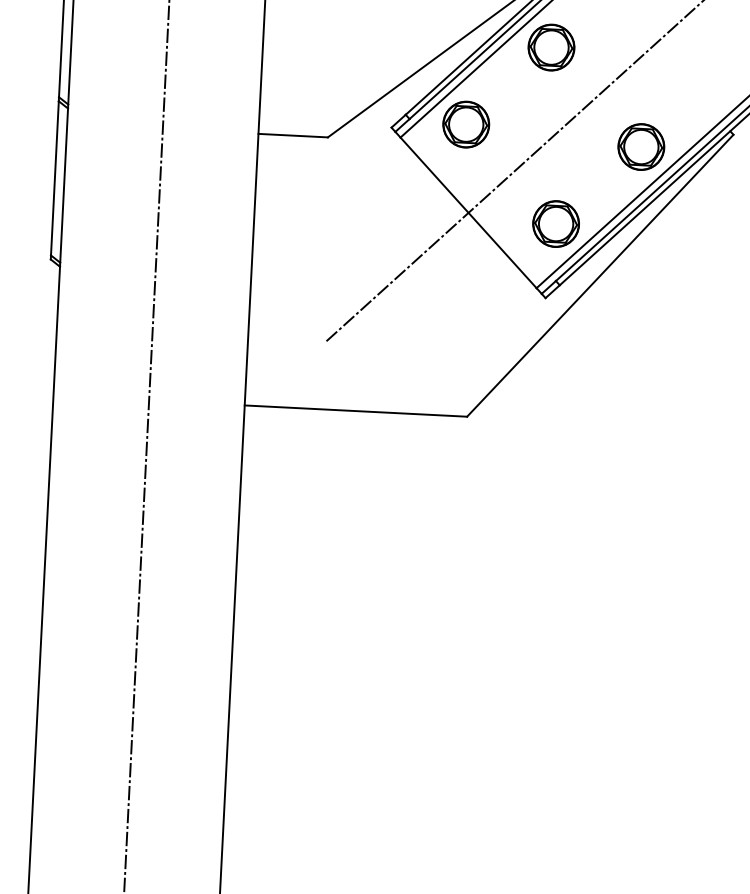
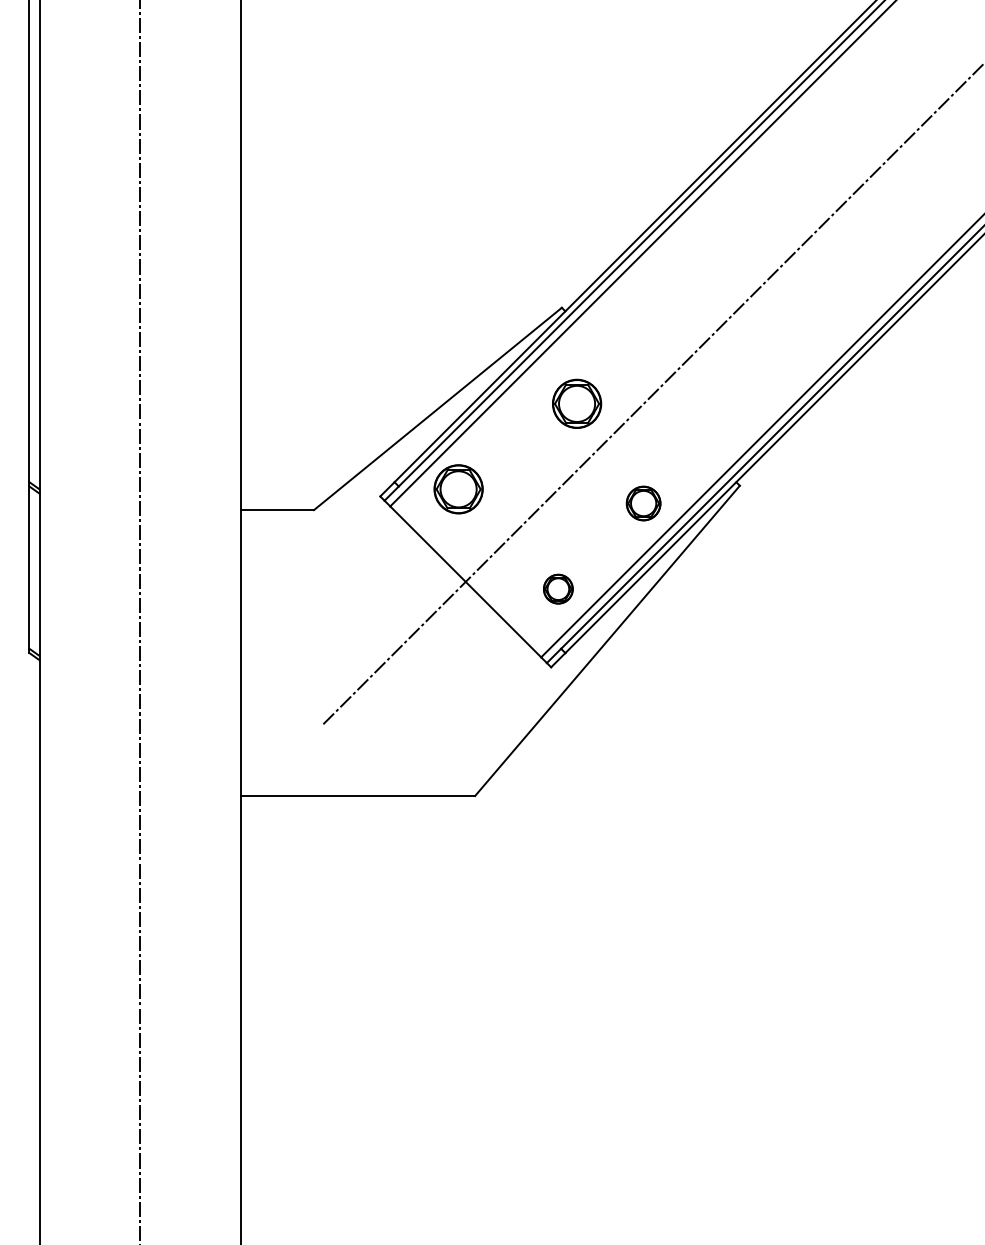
part: (551, 47) -> (577, 403), moved
part: (641, 146) -> (643, 503), size x0.7
part: (556, 224) -> (558, 589), size x0.6

